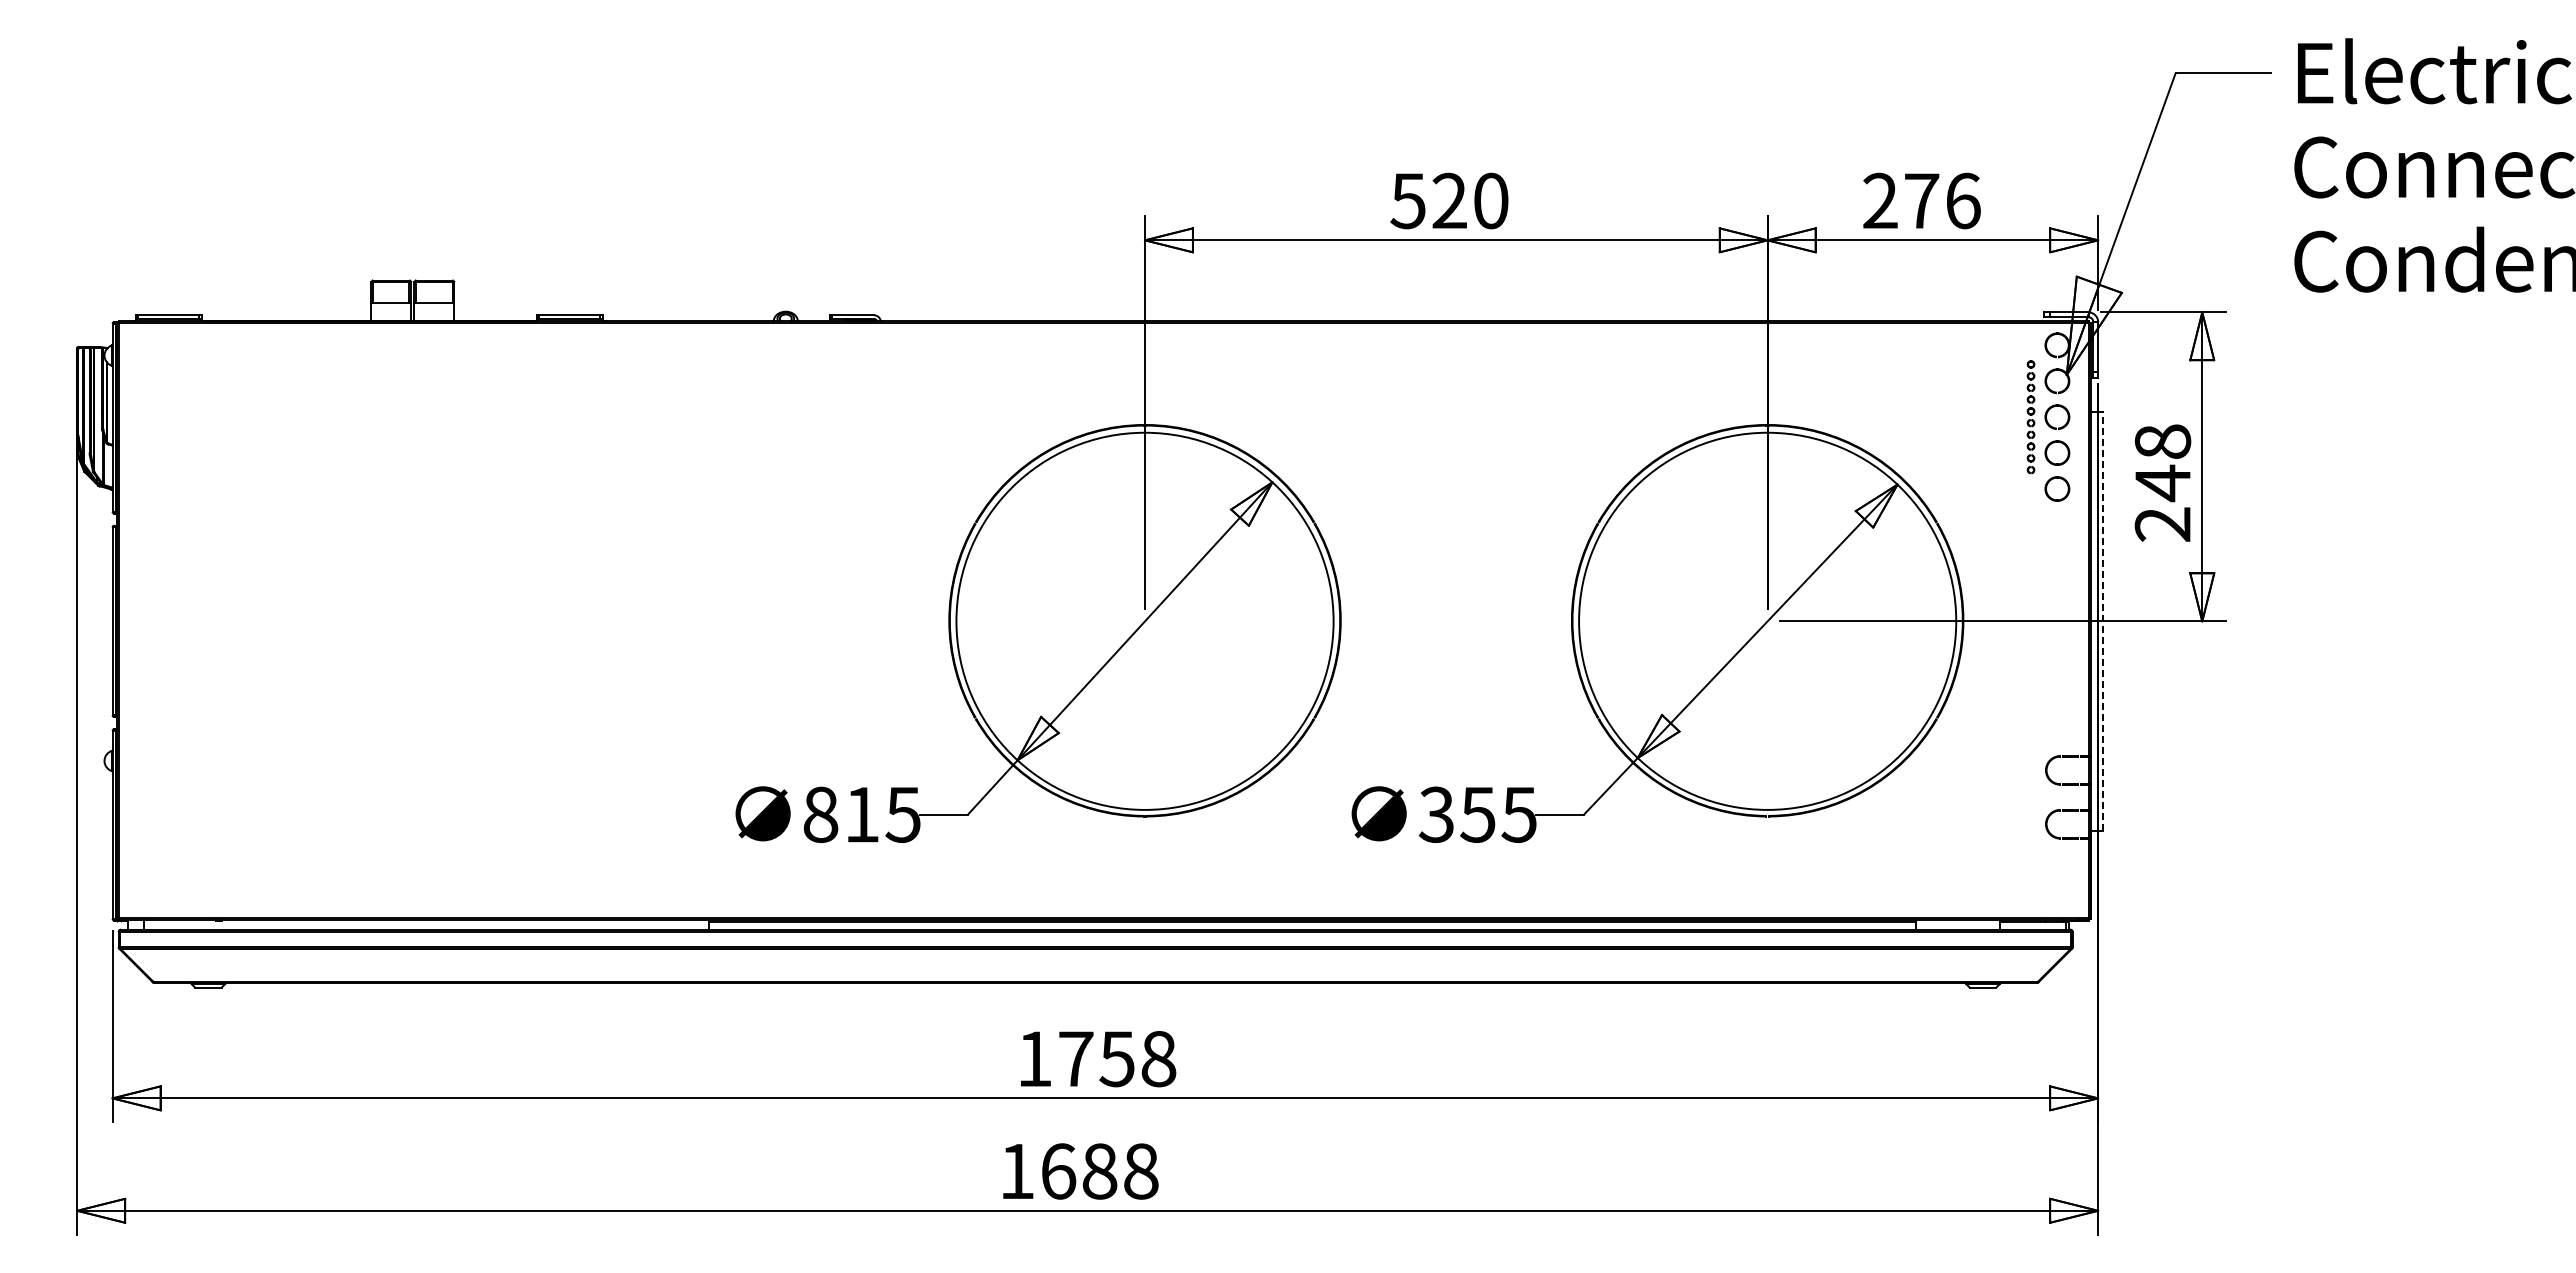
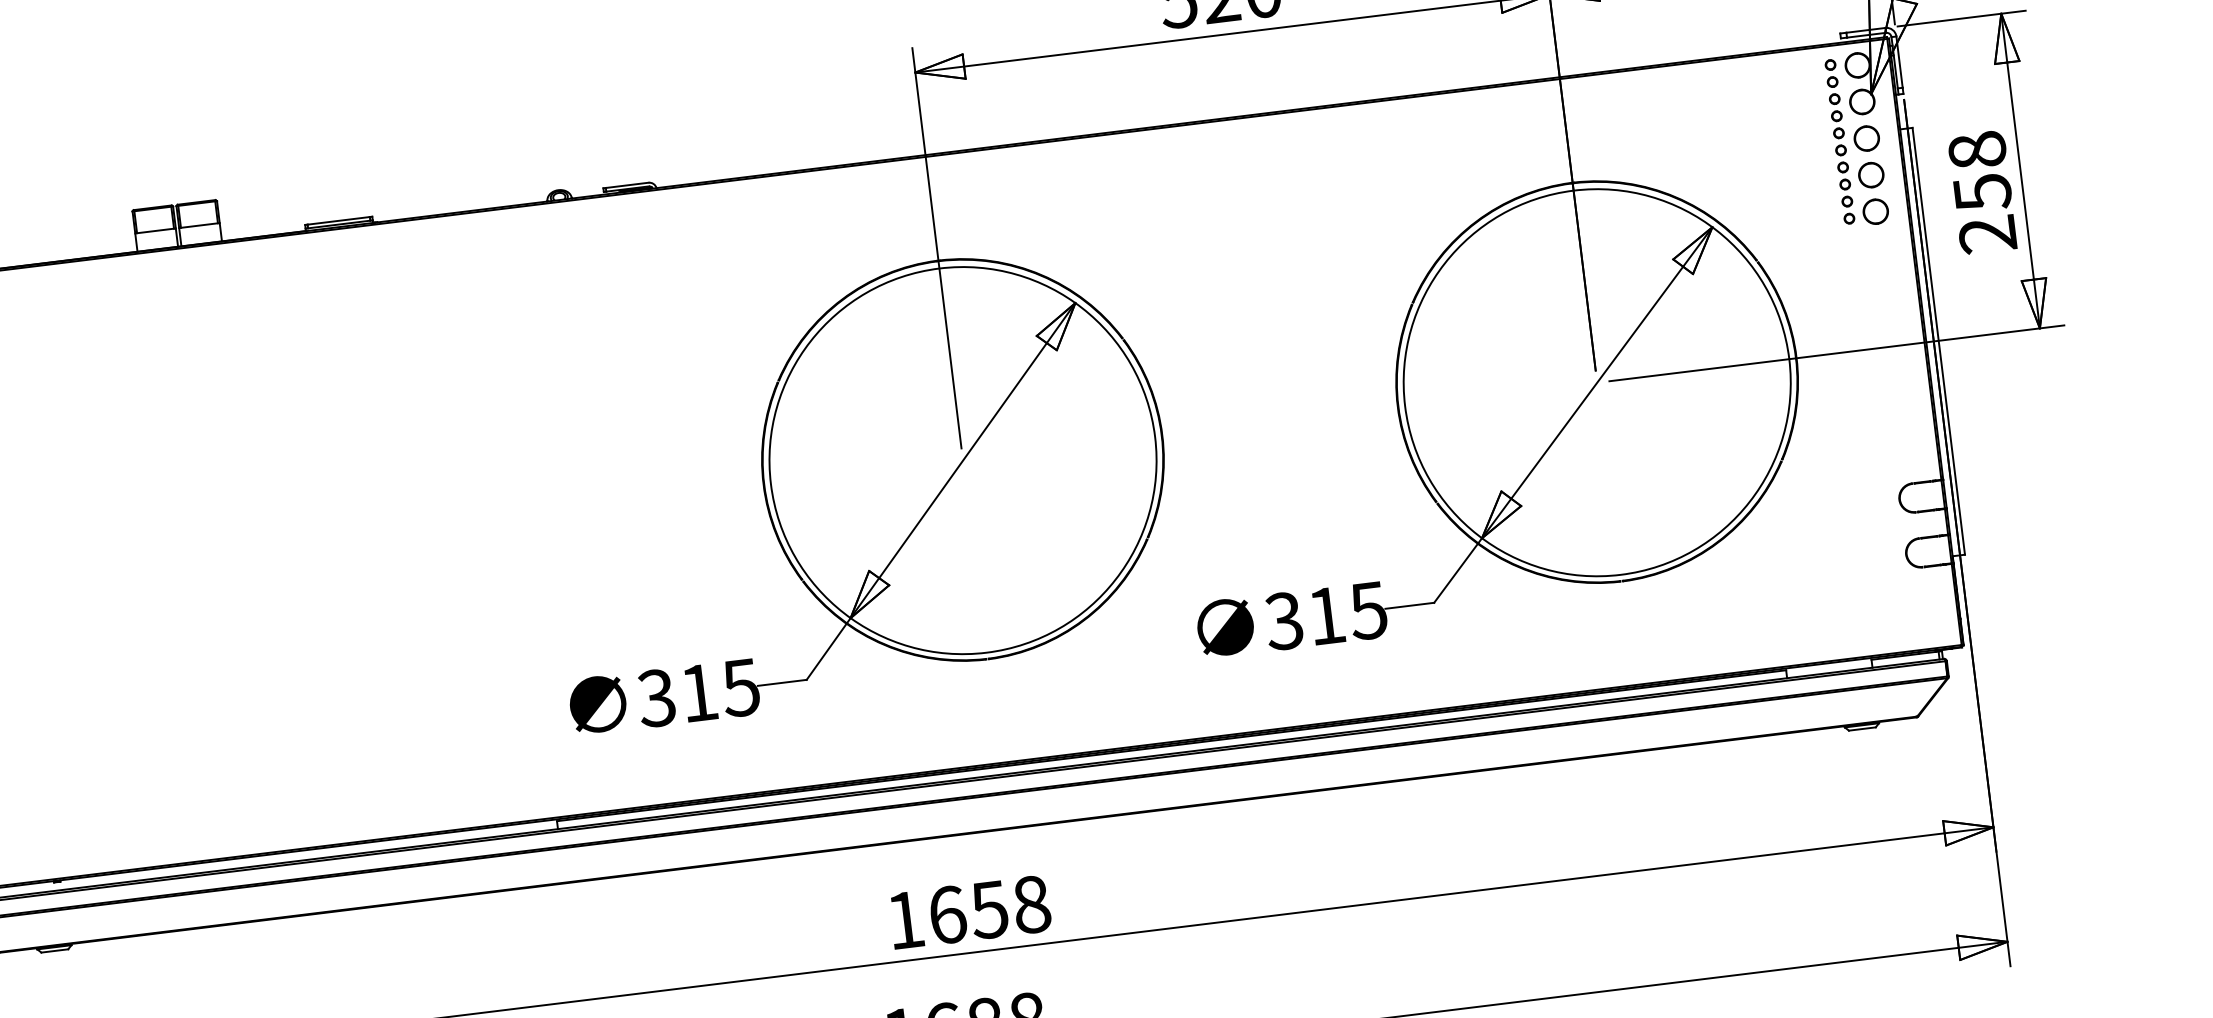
part: (2030, 417) -> (1839, 142), size x1.43
text: (2163, 483) -> (1983, 192), 248 -> 258
line: (2102, 621) -> (1938, 341), dashed -> solid
text: (820, 814) -> (656, 697), 815 -> 315
text: (1477, 814) -> (1325, 615), 355 -> 315
text: (1076, 1058) -> (947, 914), 1758 -> 1658

